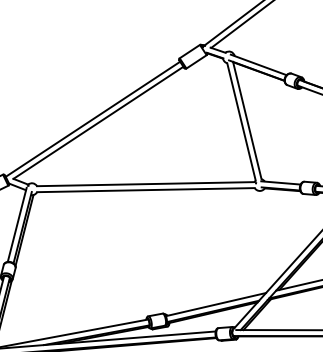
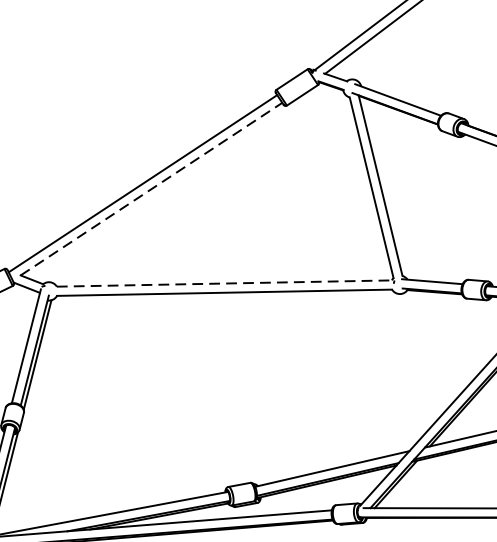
line: (98, 122) -> (151, 188), solid -> dashed
line: (145, 184) -> (223, 284), solid -> dashed

